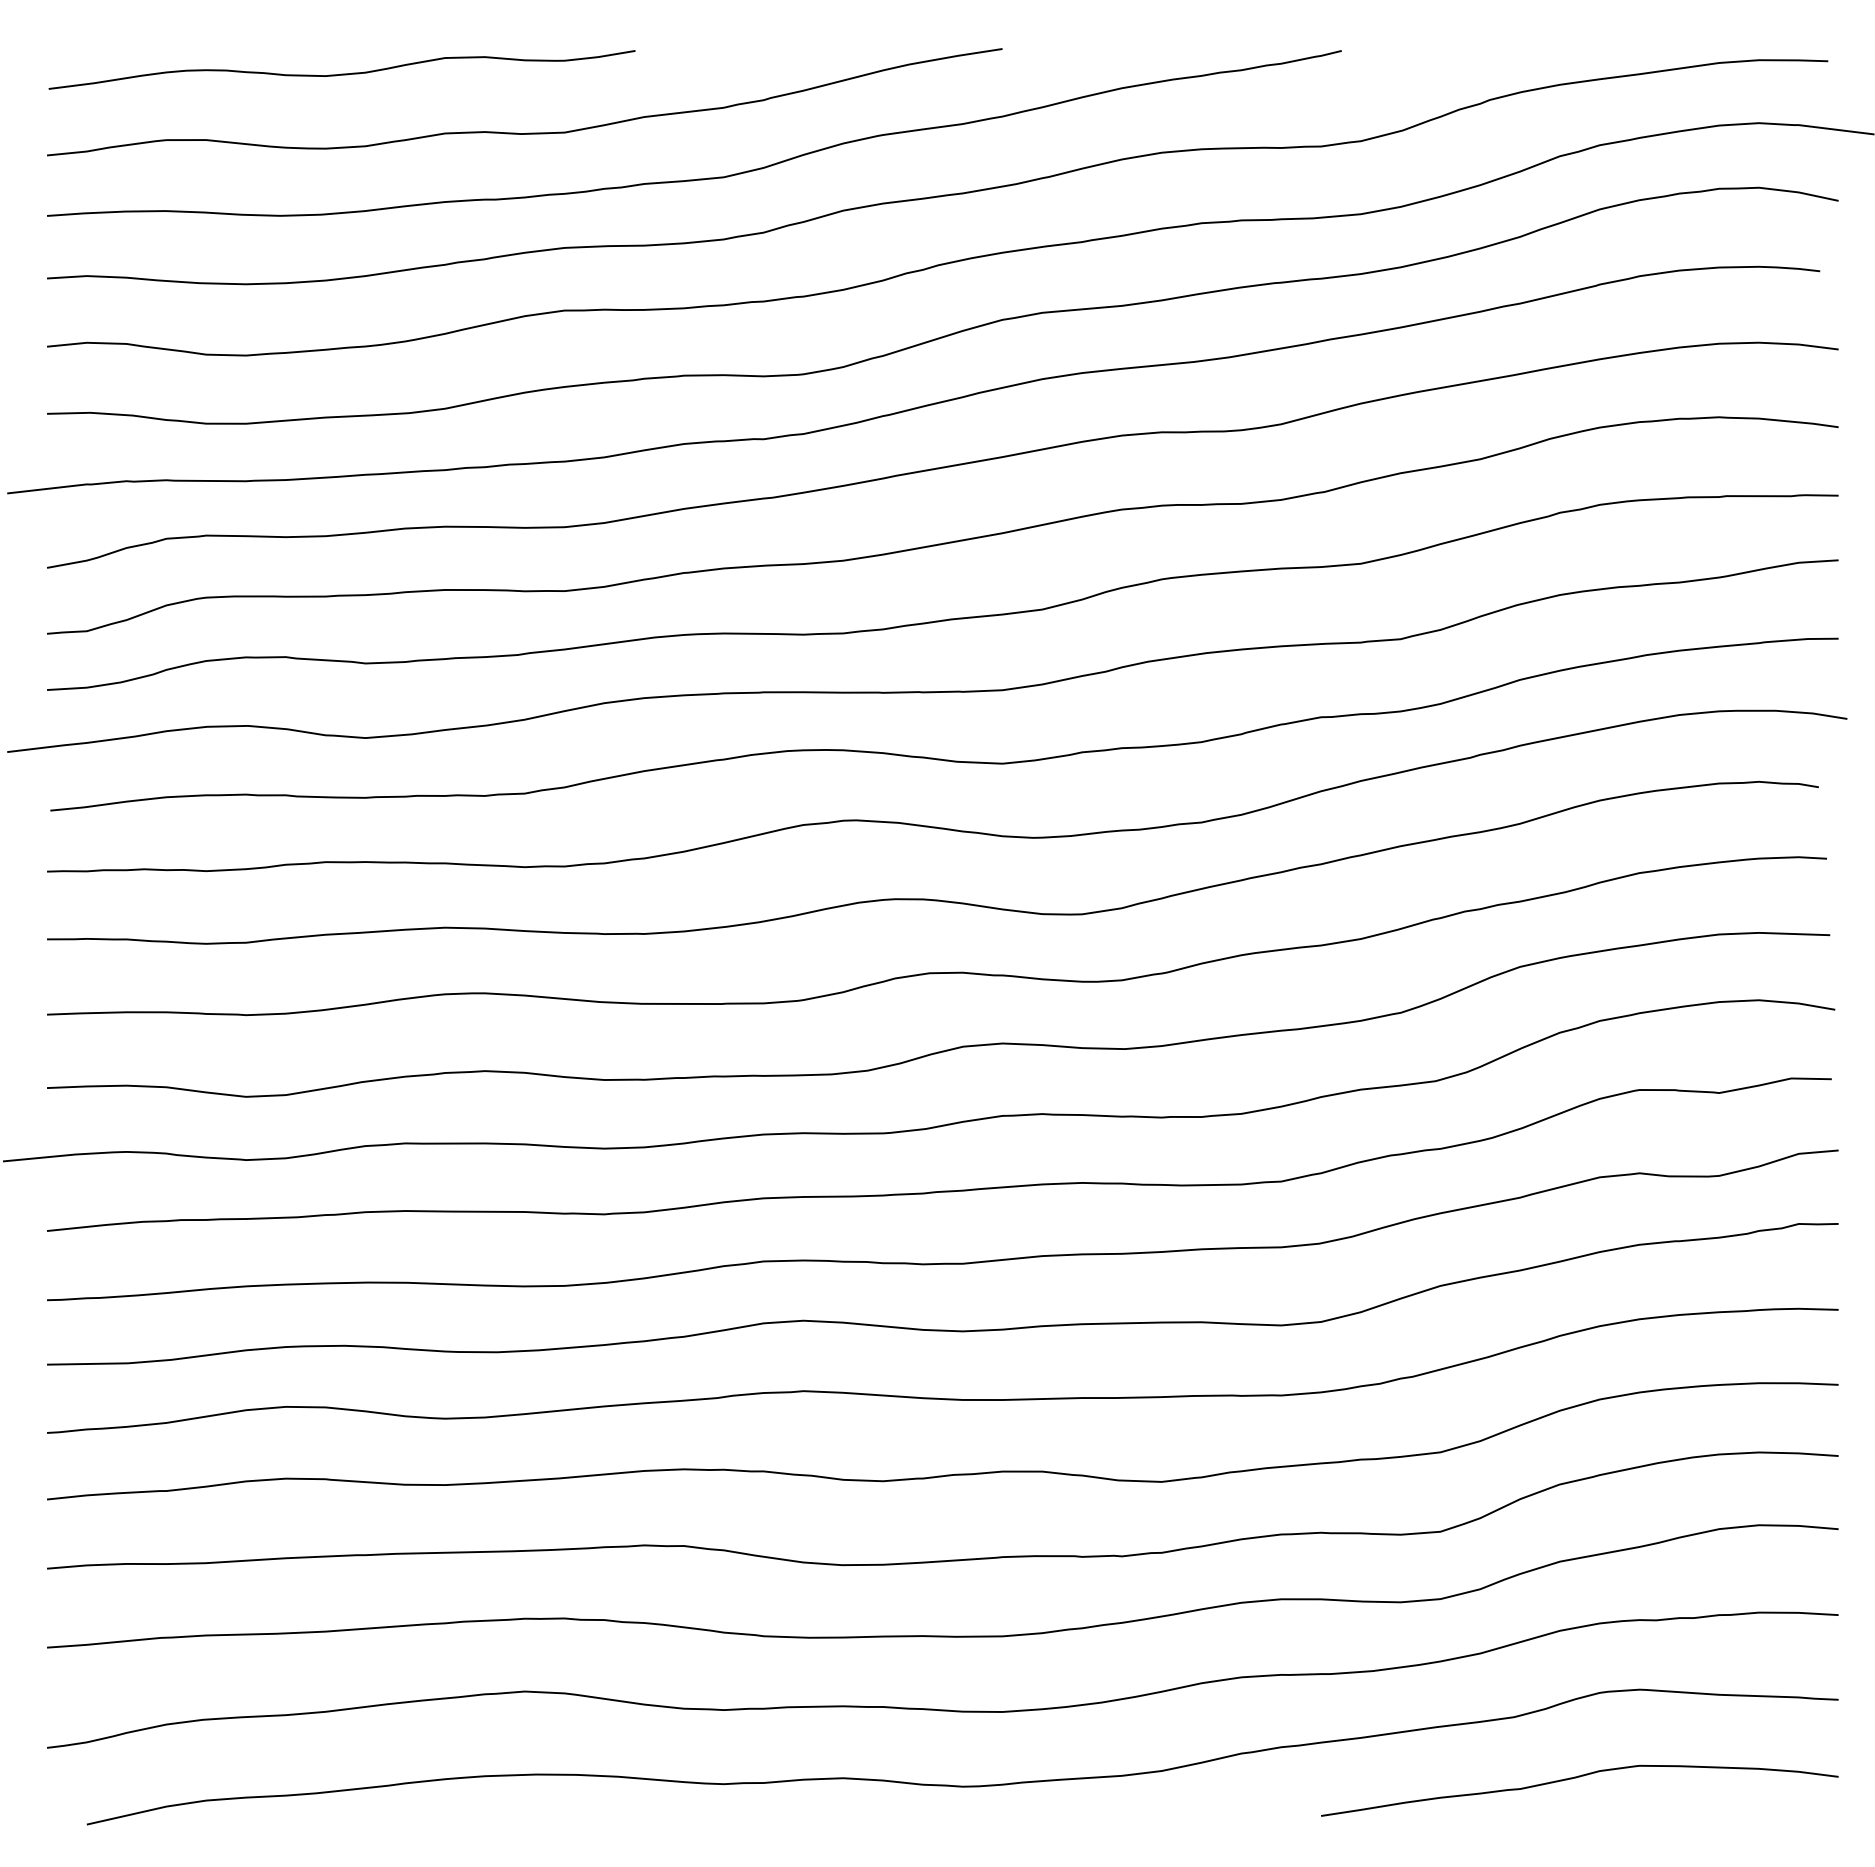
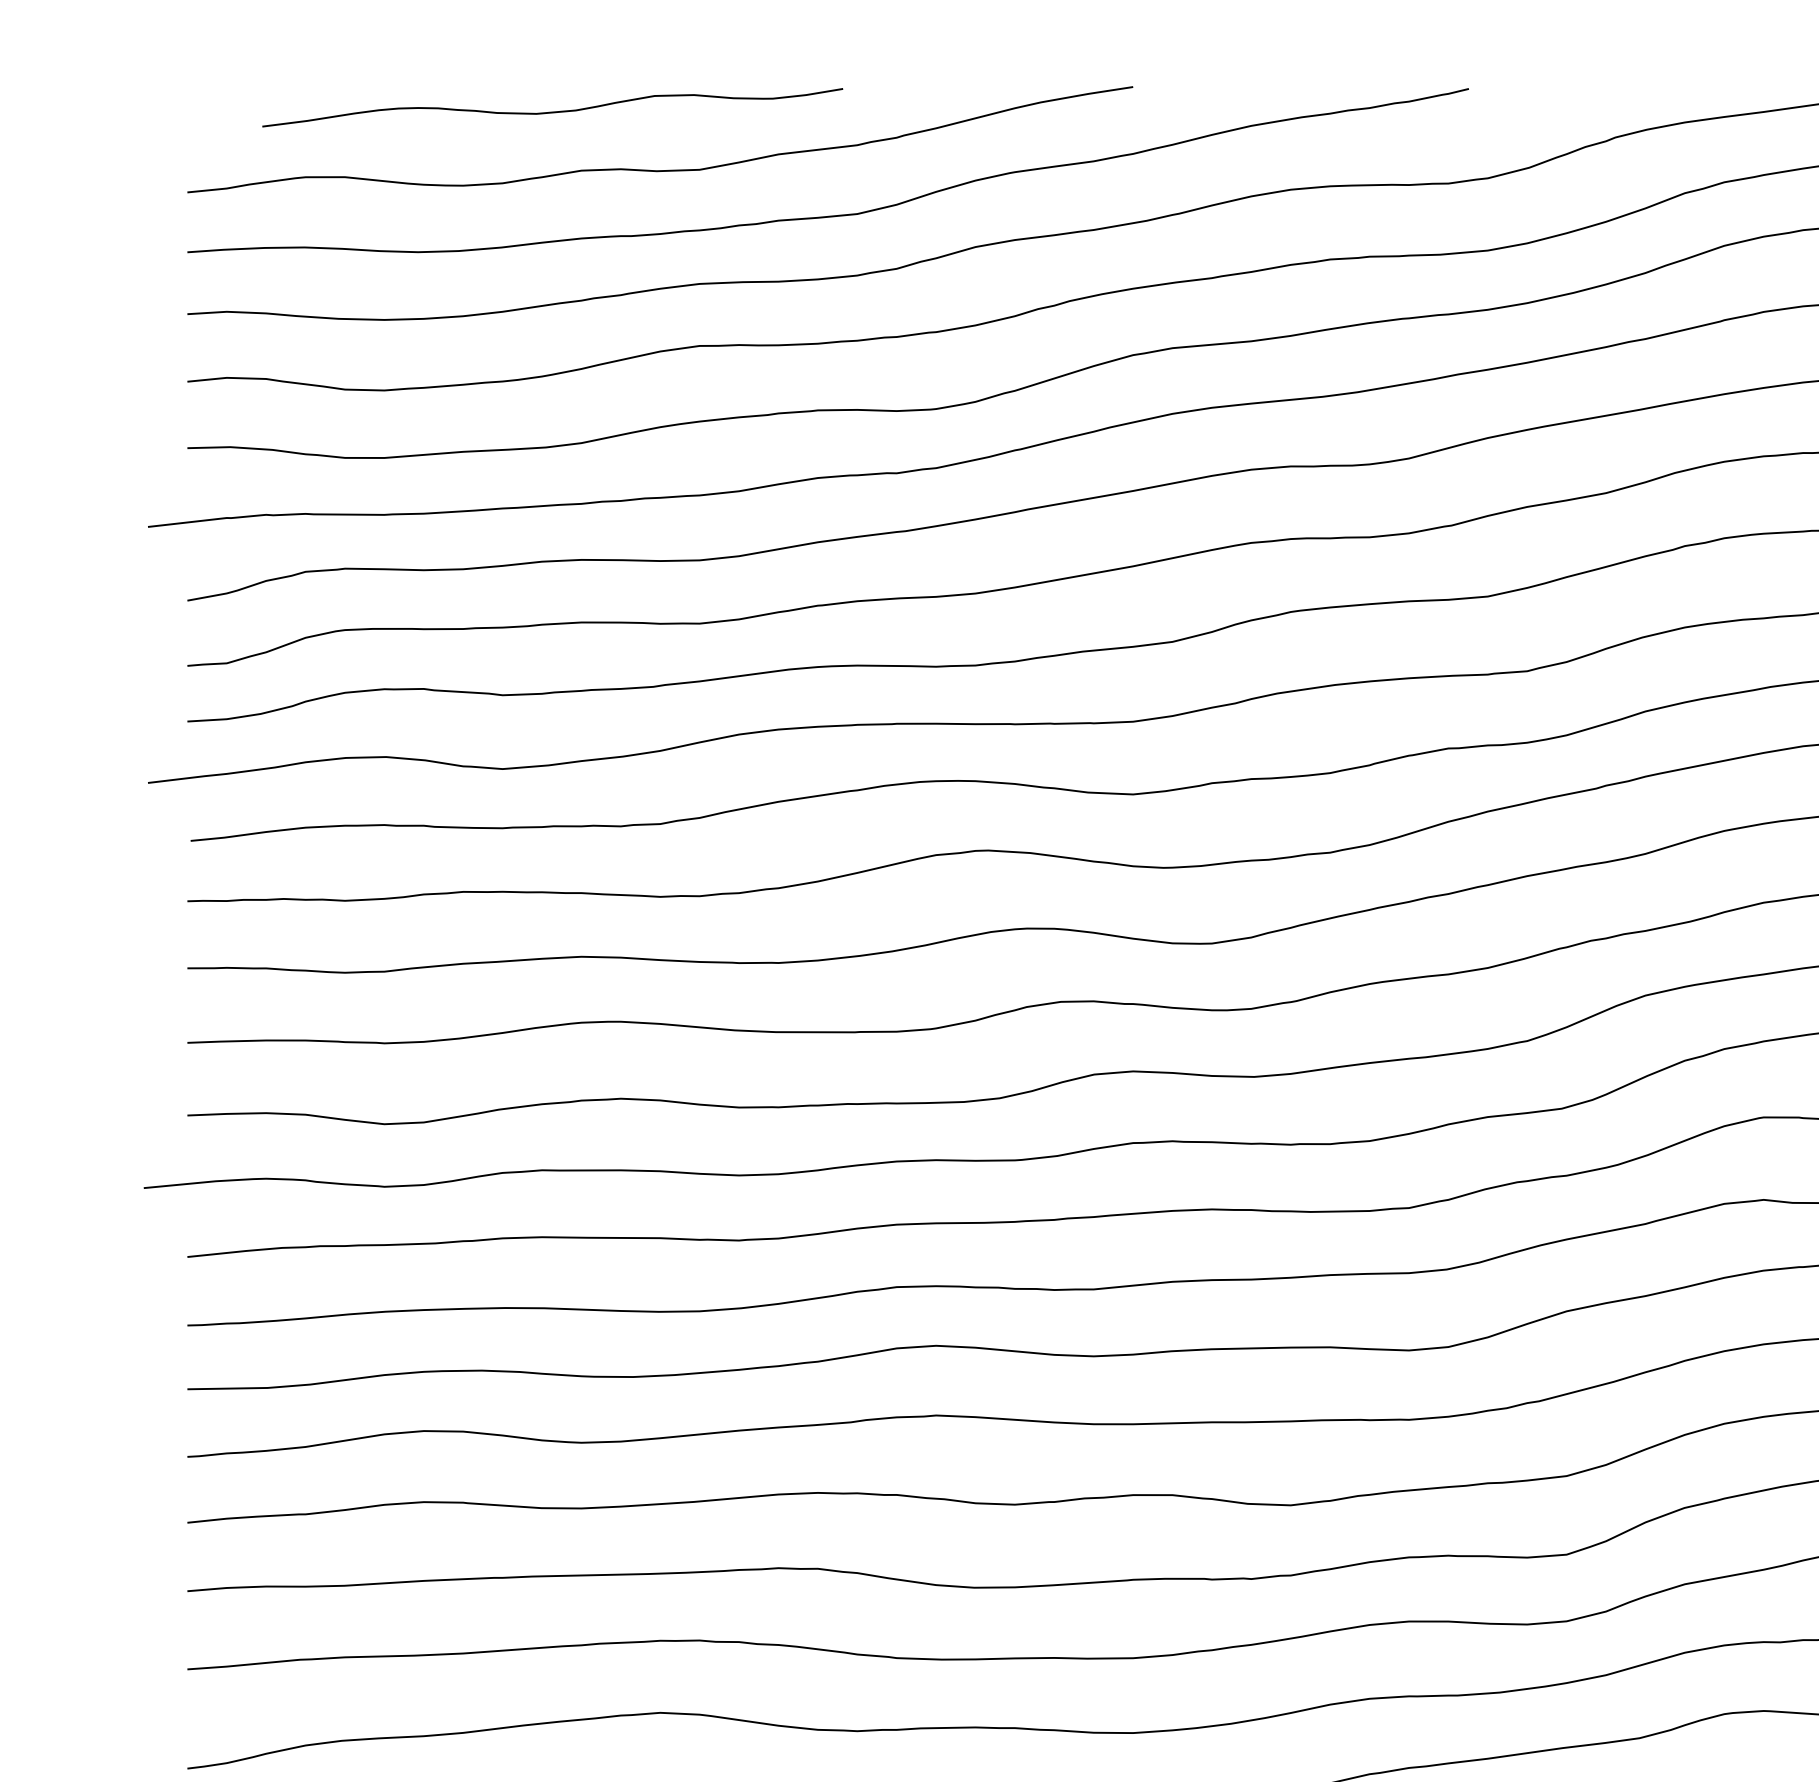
curve: (341, 73) -> (552, 111), moved

